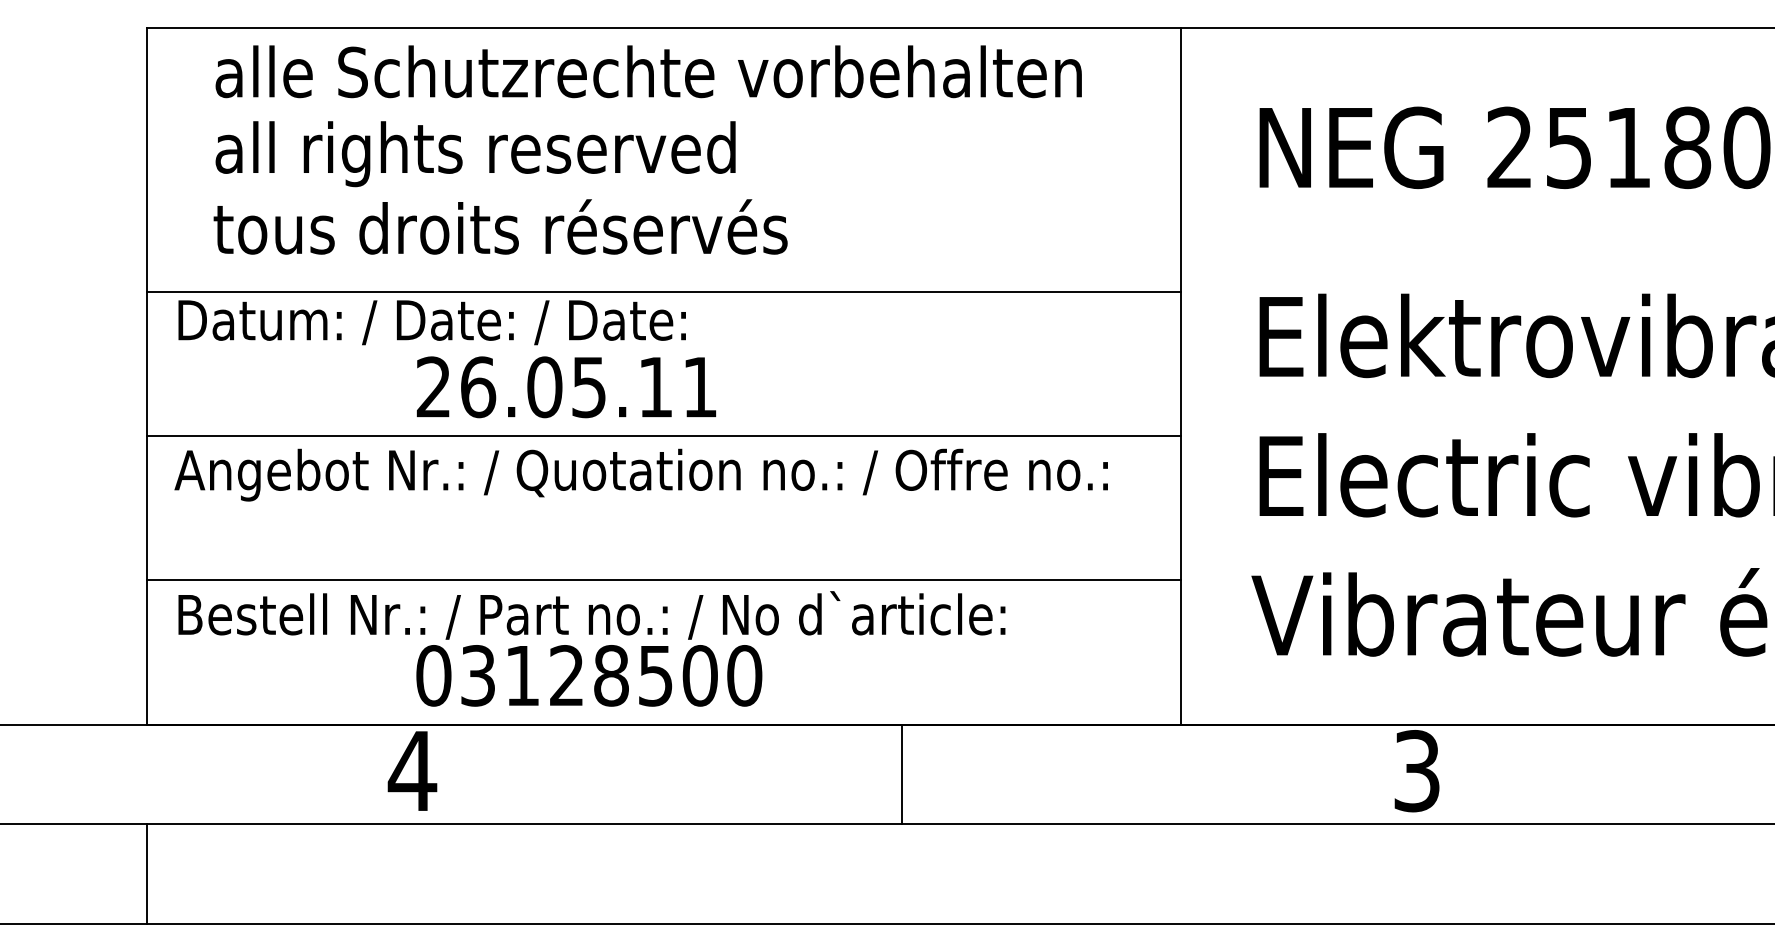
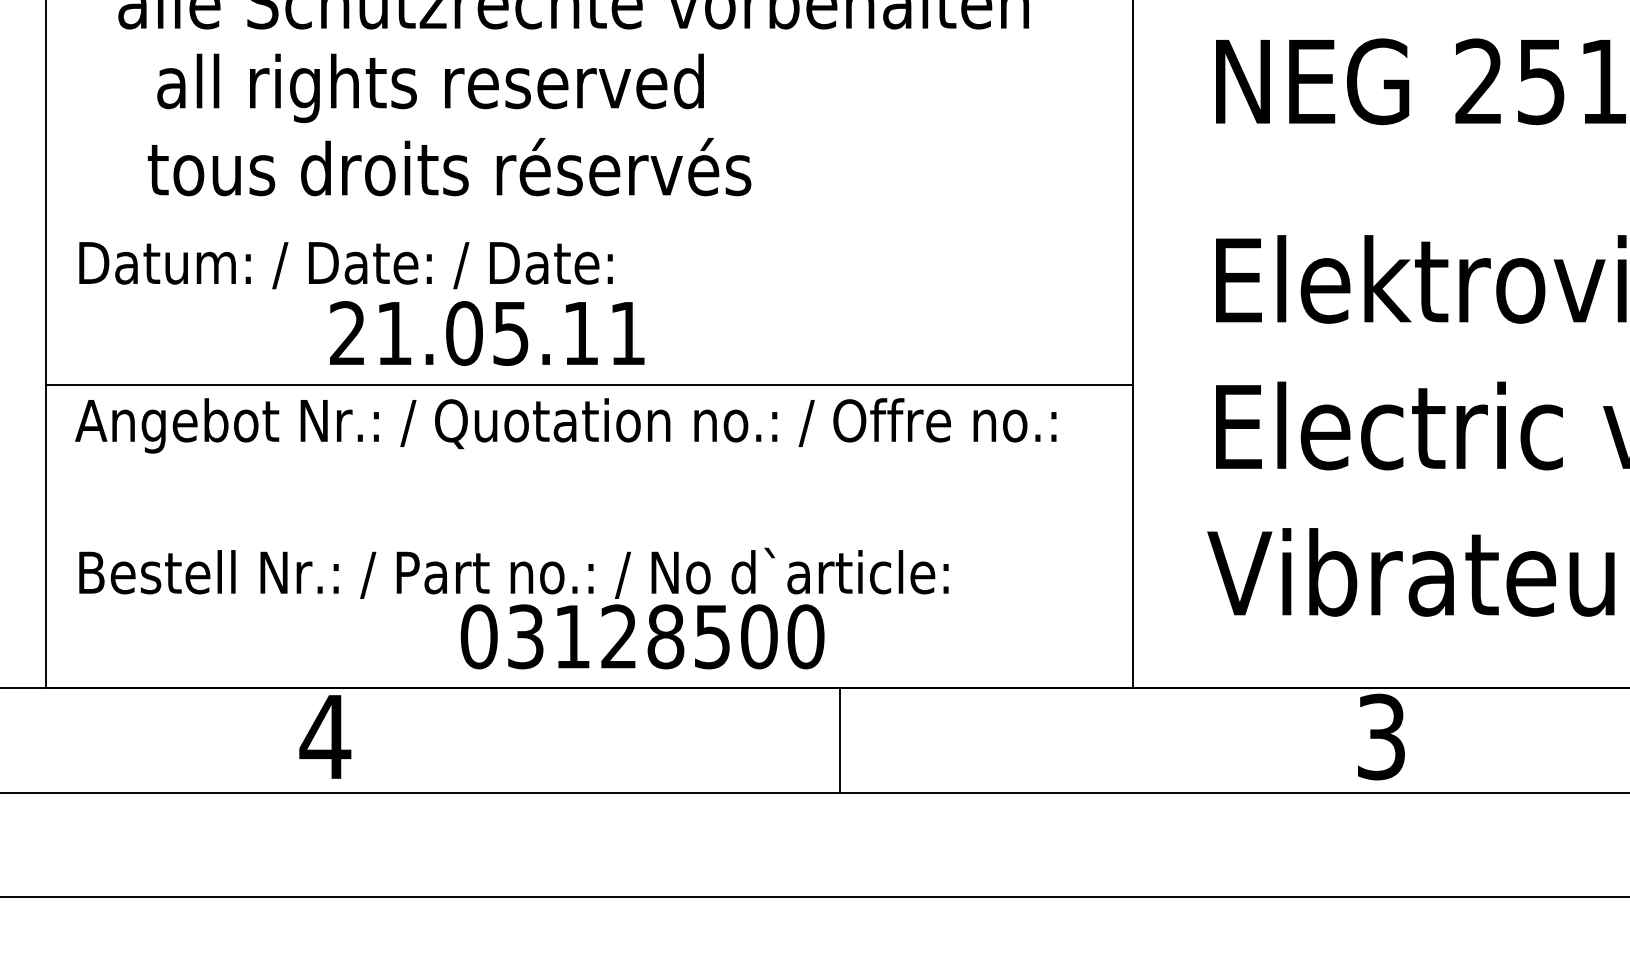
text: (475, 154) -> (430, 88), moved
text: (500, 226) -> (449, 166), moved
line: (663, 292) -> (589, 233), removed
text: (478, 387) -> (394, 333), 26.05.11 -> 21.05.11
line: (663, 580) -> (589, 536), removed
text: (589, 675) -> (642, 636), moved
line: (146, 873) -> (45, 844), removed

